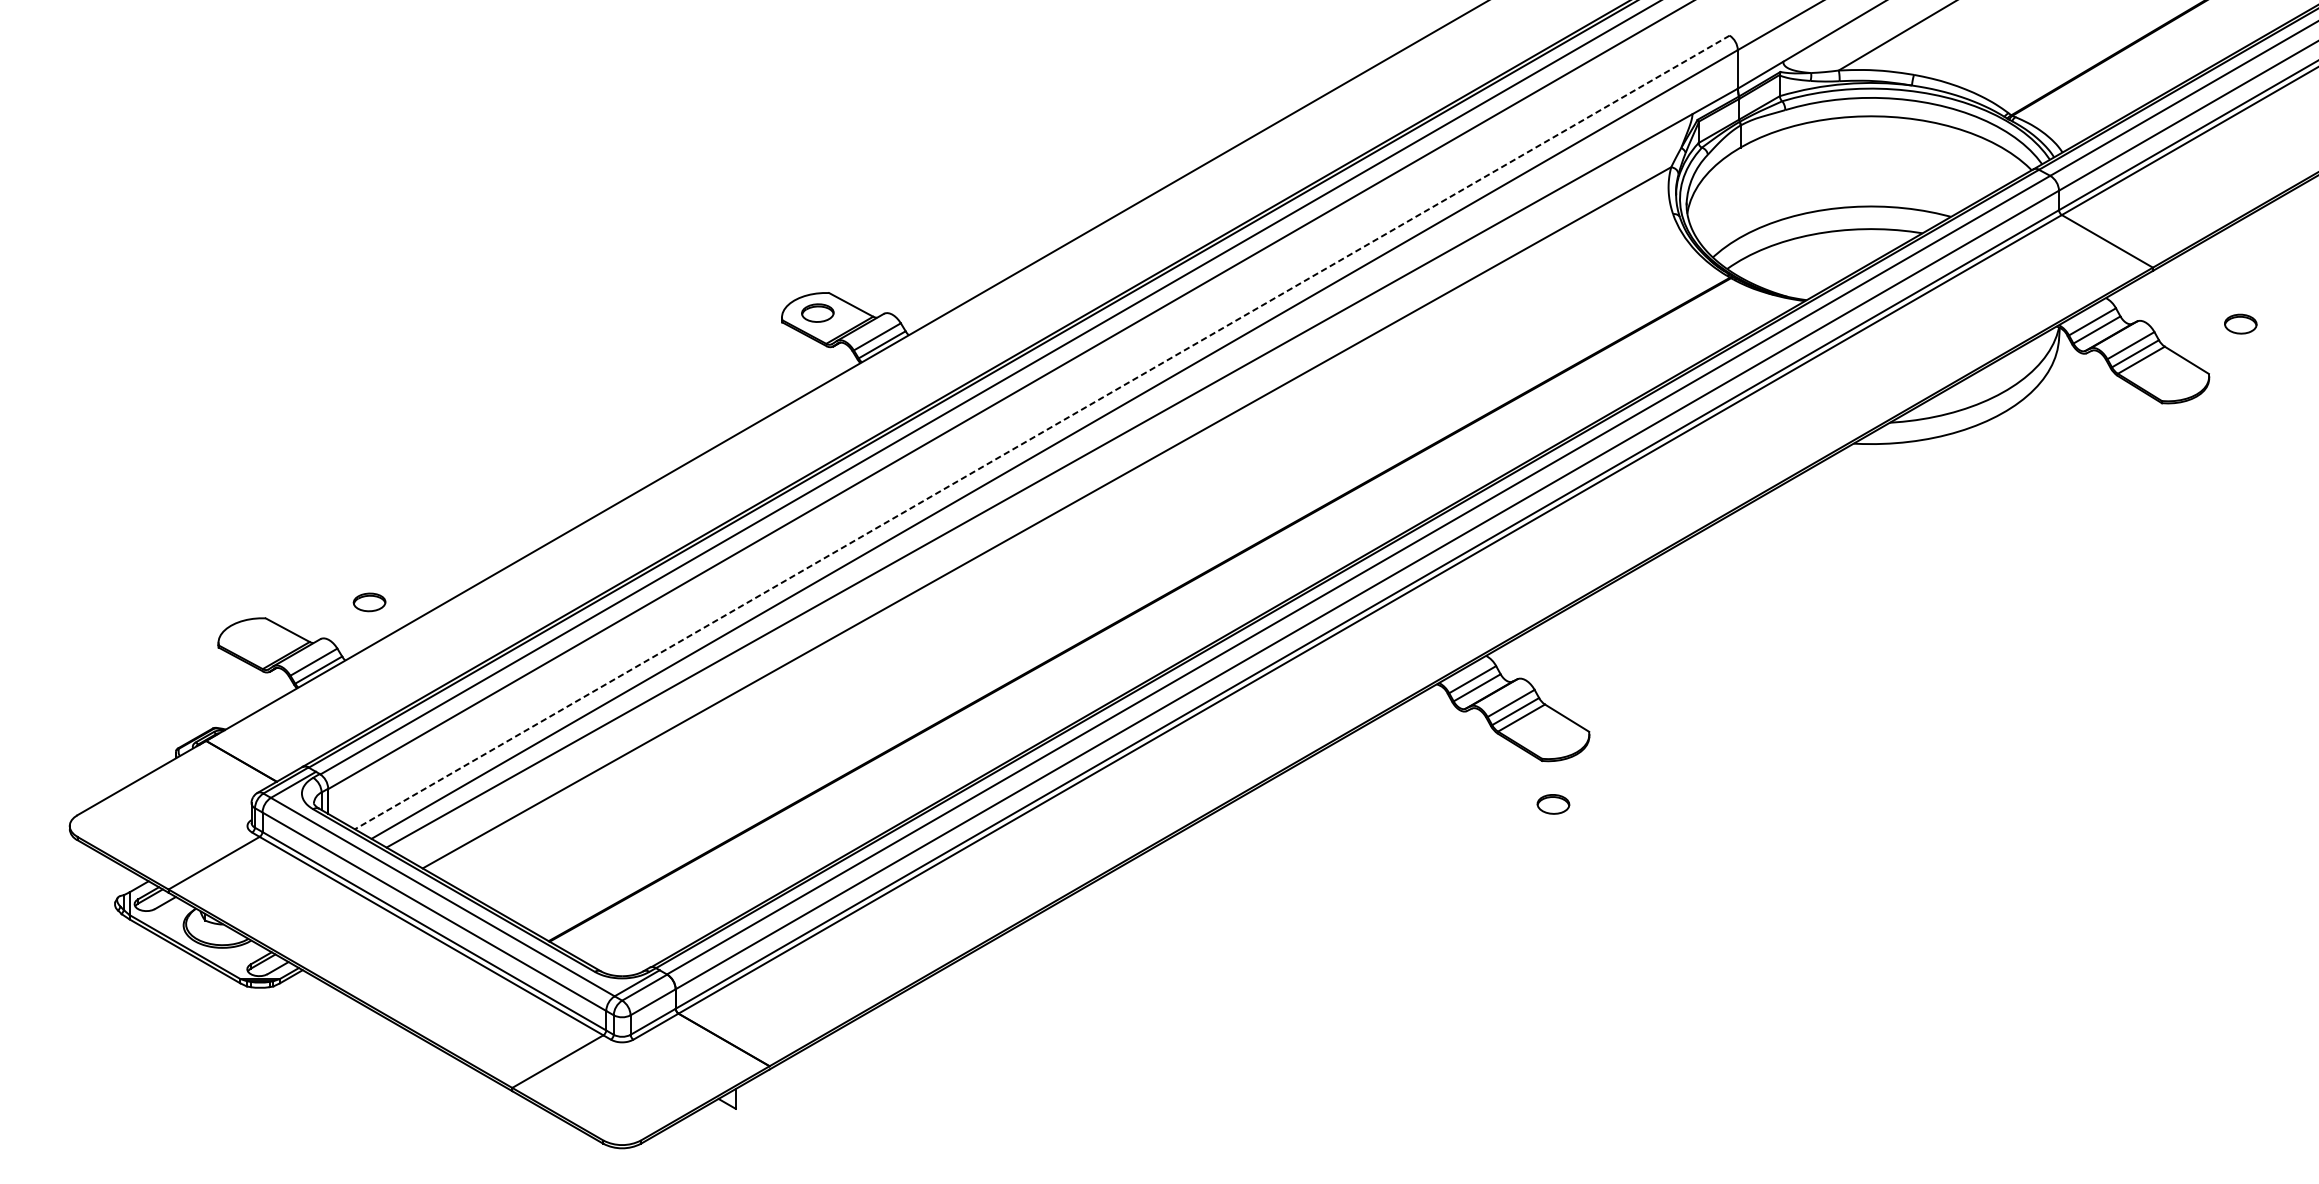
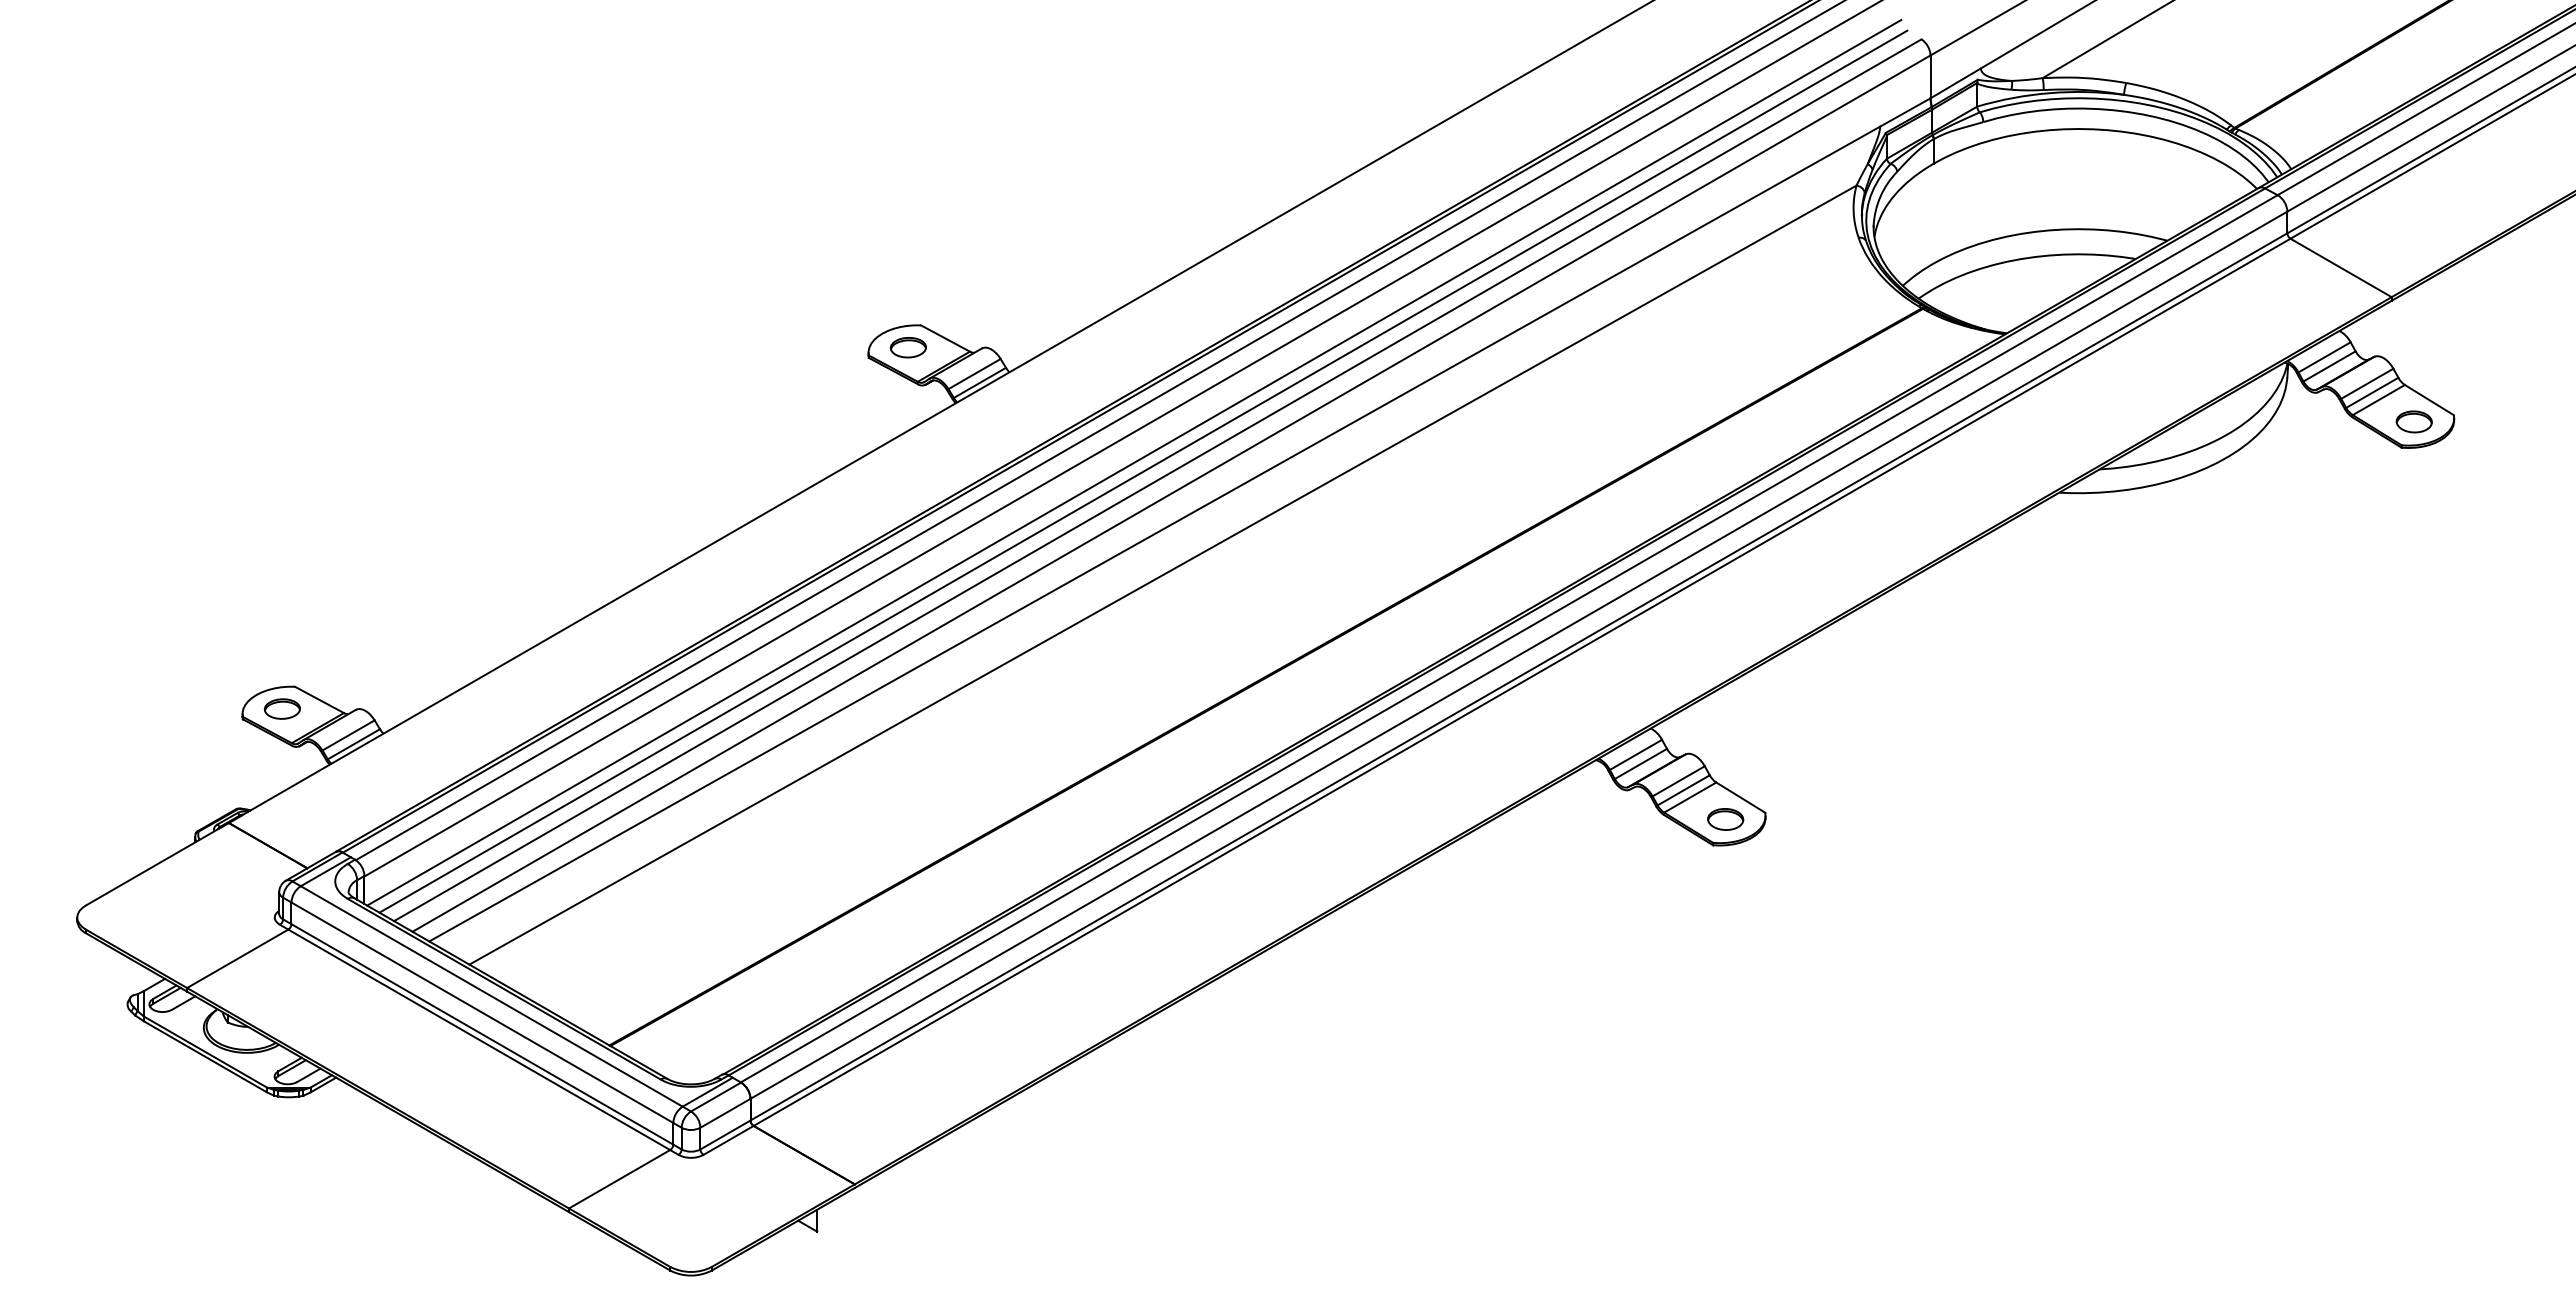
part: (2240, 323) -> (2413, 421), moved
line: (1021, 416) -> (1134, 462), added
line: (1029, 424) -> (1143, 471), added
line: (1042, 432) -> (1157, 480), dashed -> solid
part: (368, 601) -> (281, 708), moved
part: (1553, 804) -> (1725, 819), moved

